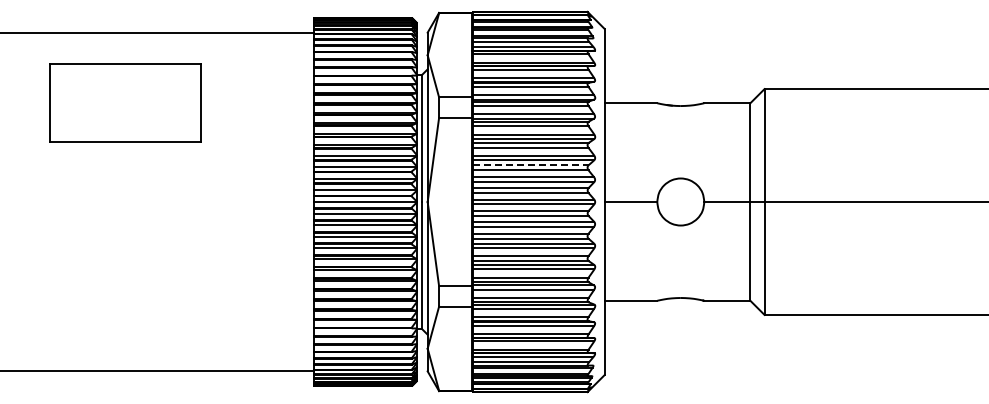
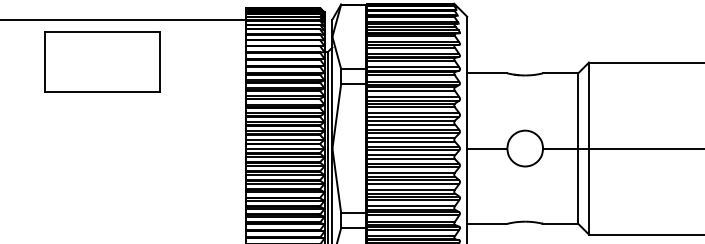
part: (125, 102) -> (102, 62), moved
line: (530, 165) -> (410, 120), dashed -> solid

